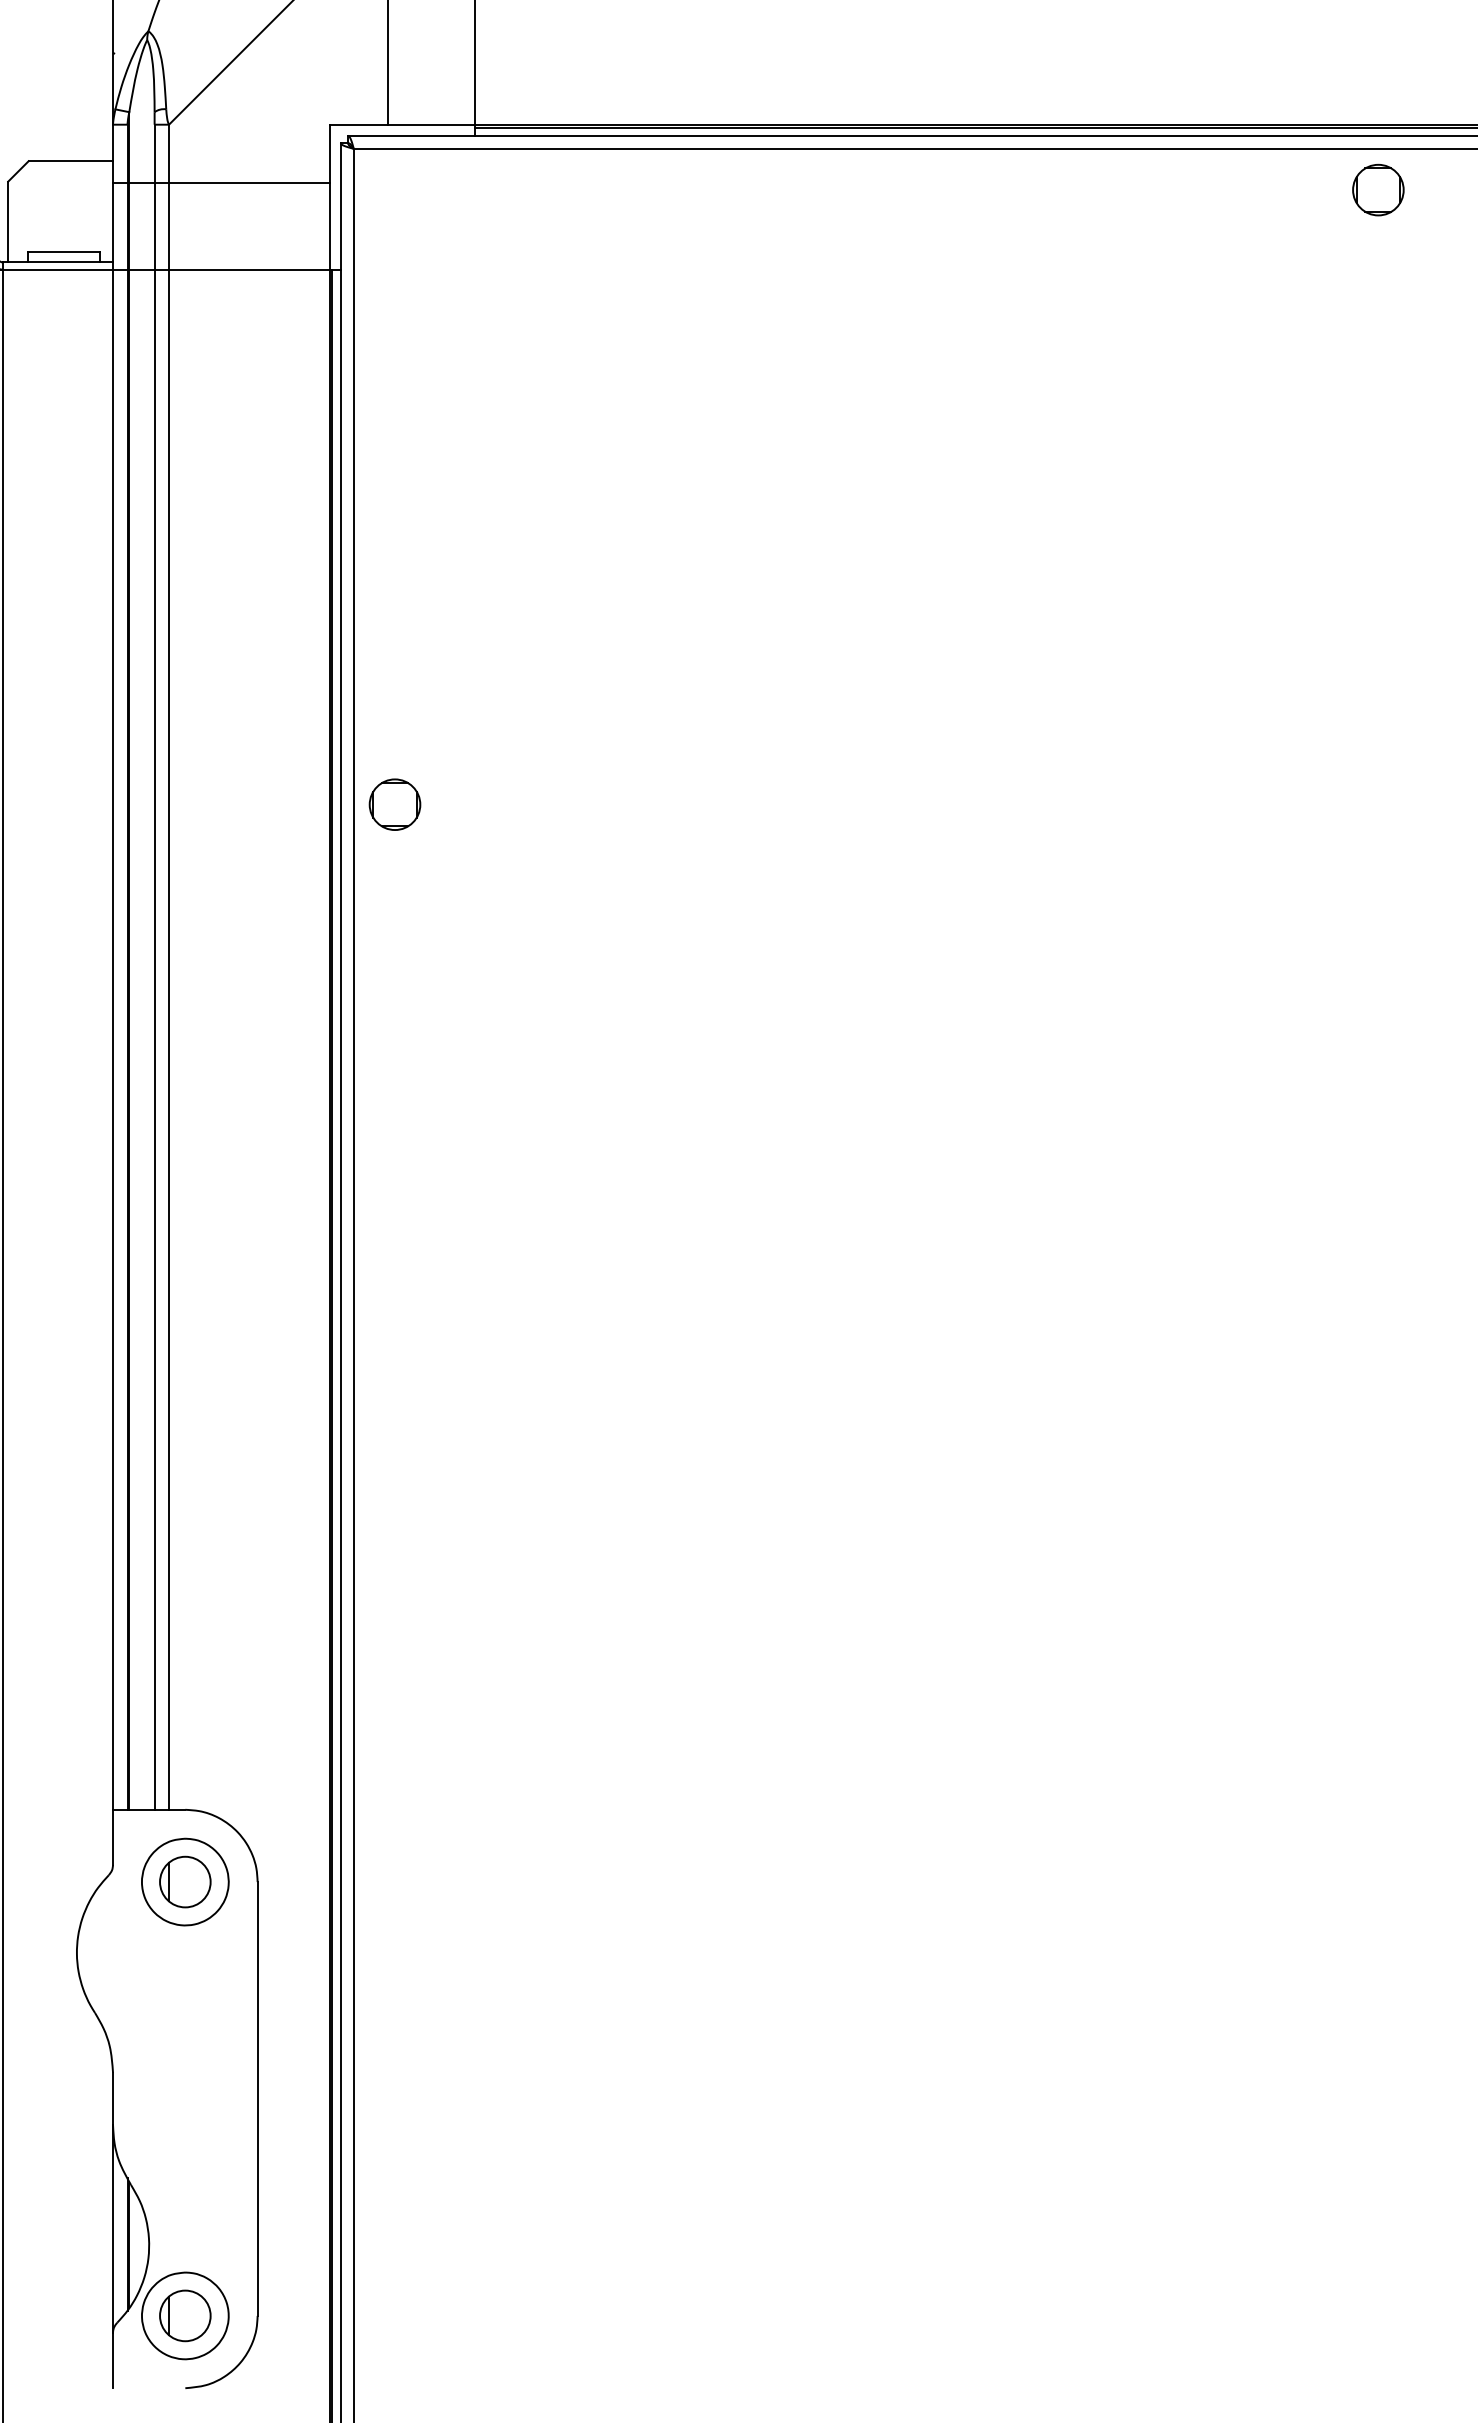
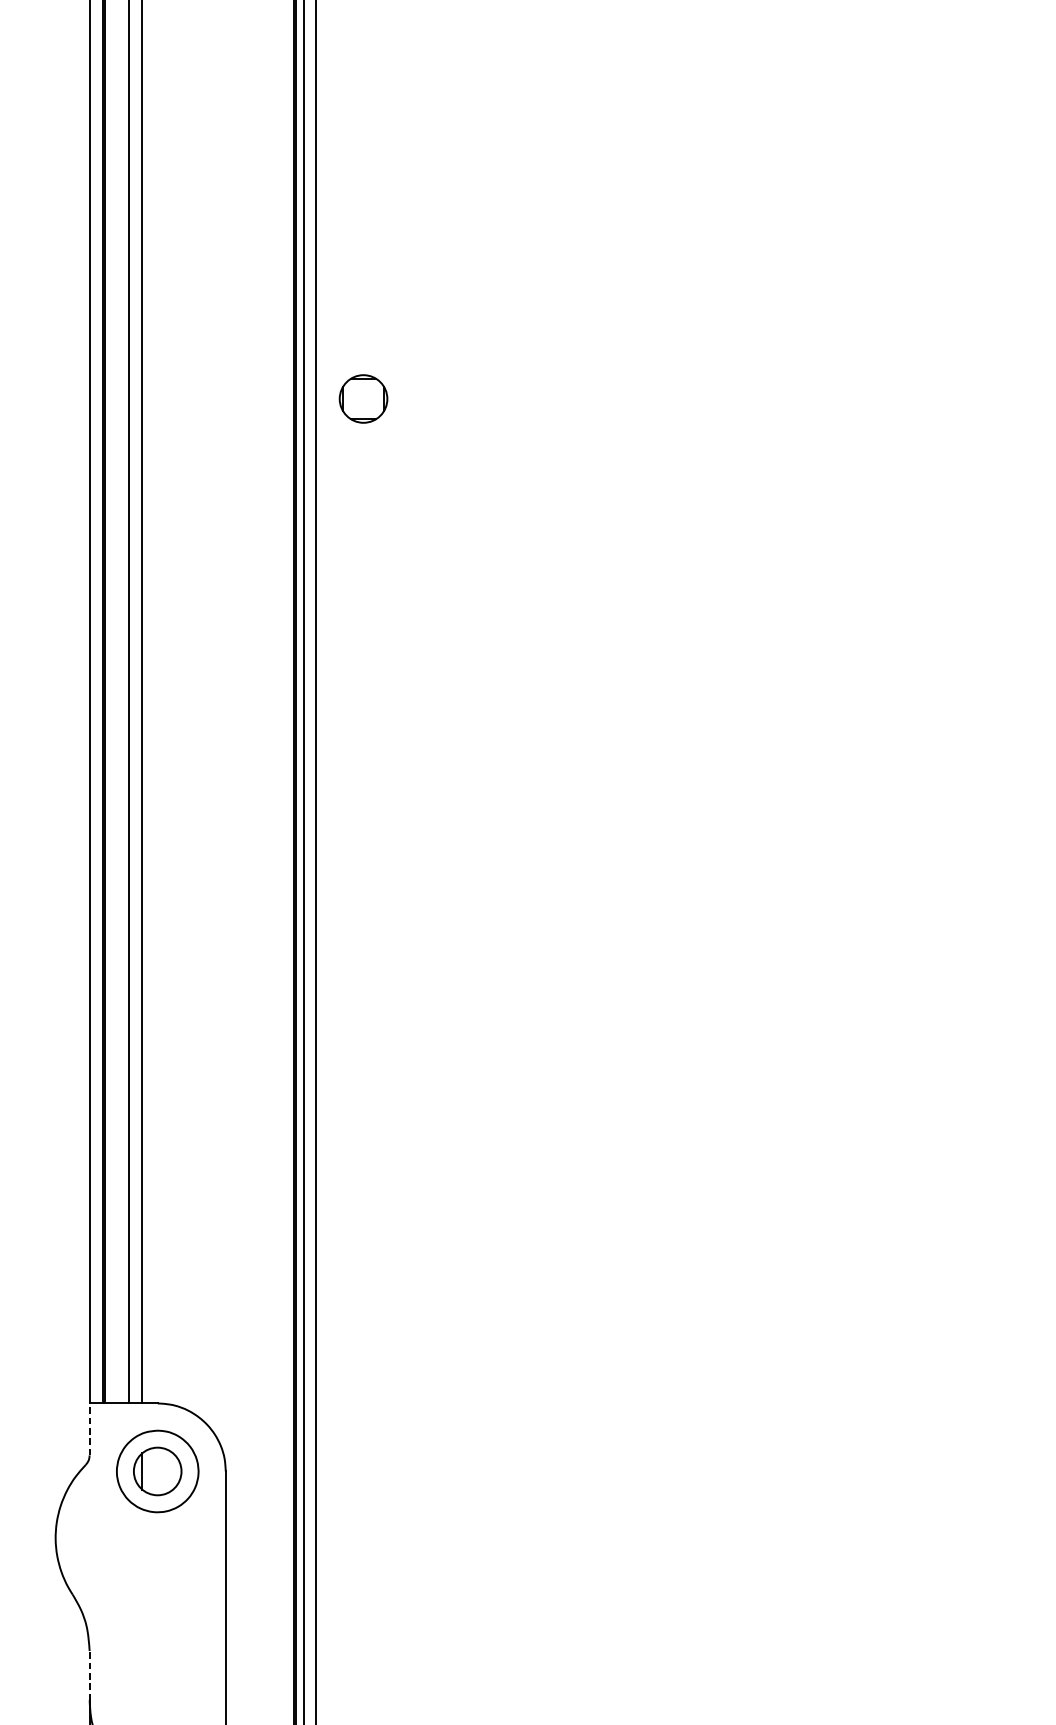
part: (394, 804) -> (363, 398), moved
line: (113, 1837) -> (90, 1429), solid -> dashed
line: (113, 2098) -> (90, 1675), solid -> dashed

